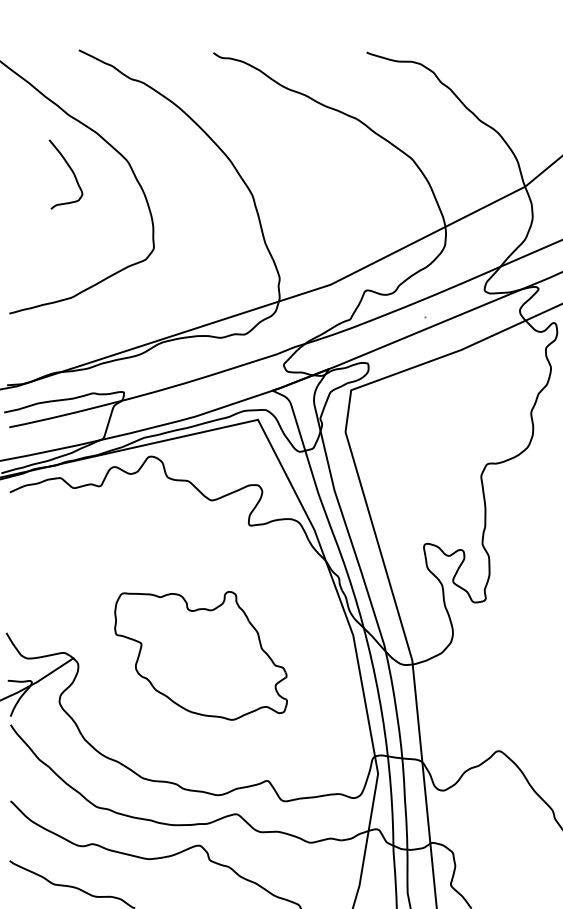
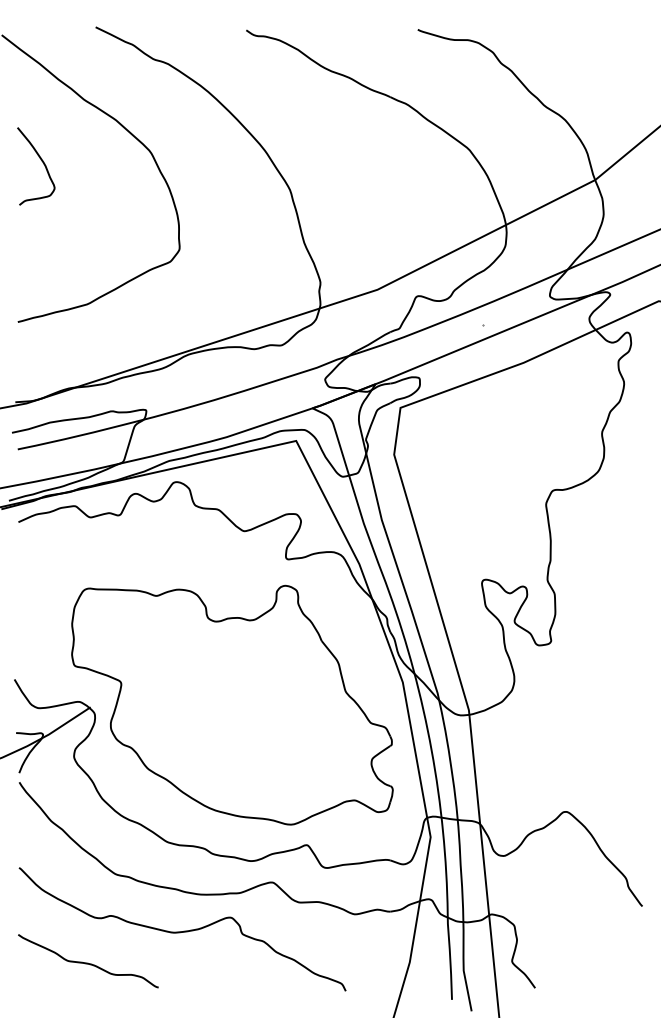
curve: (70, 170) -> (41, 161), moved
part: (201, 655) -> (232, 704), size x1.67

